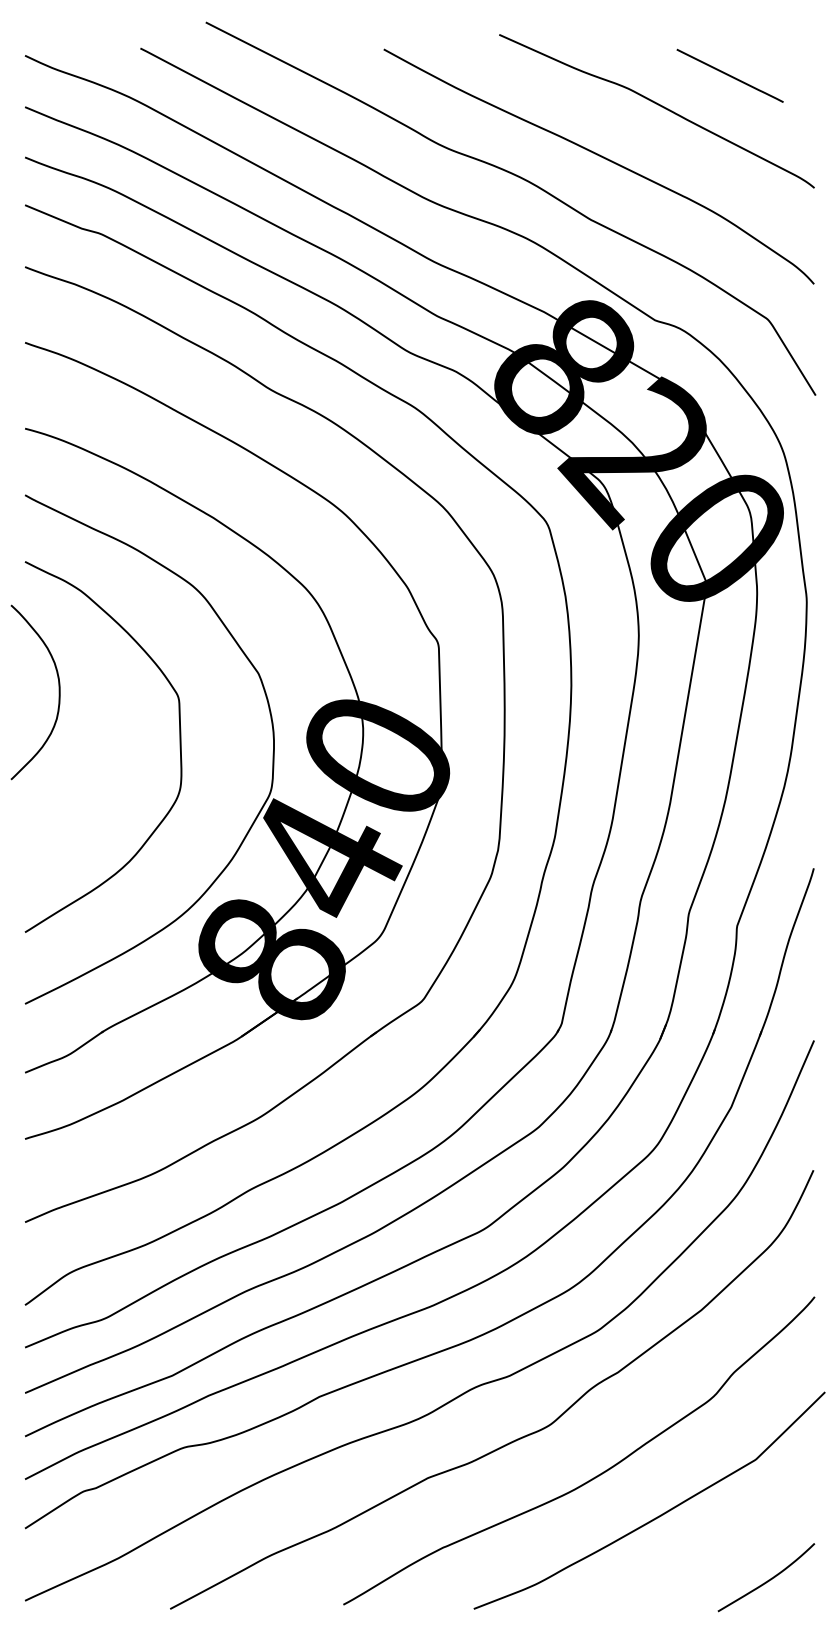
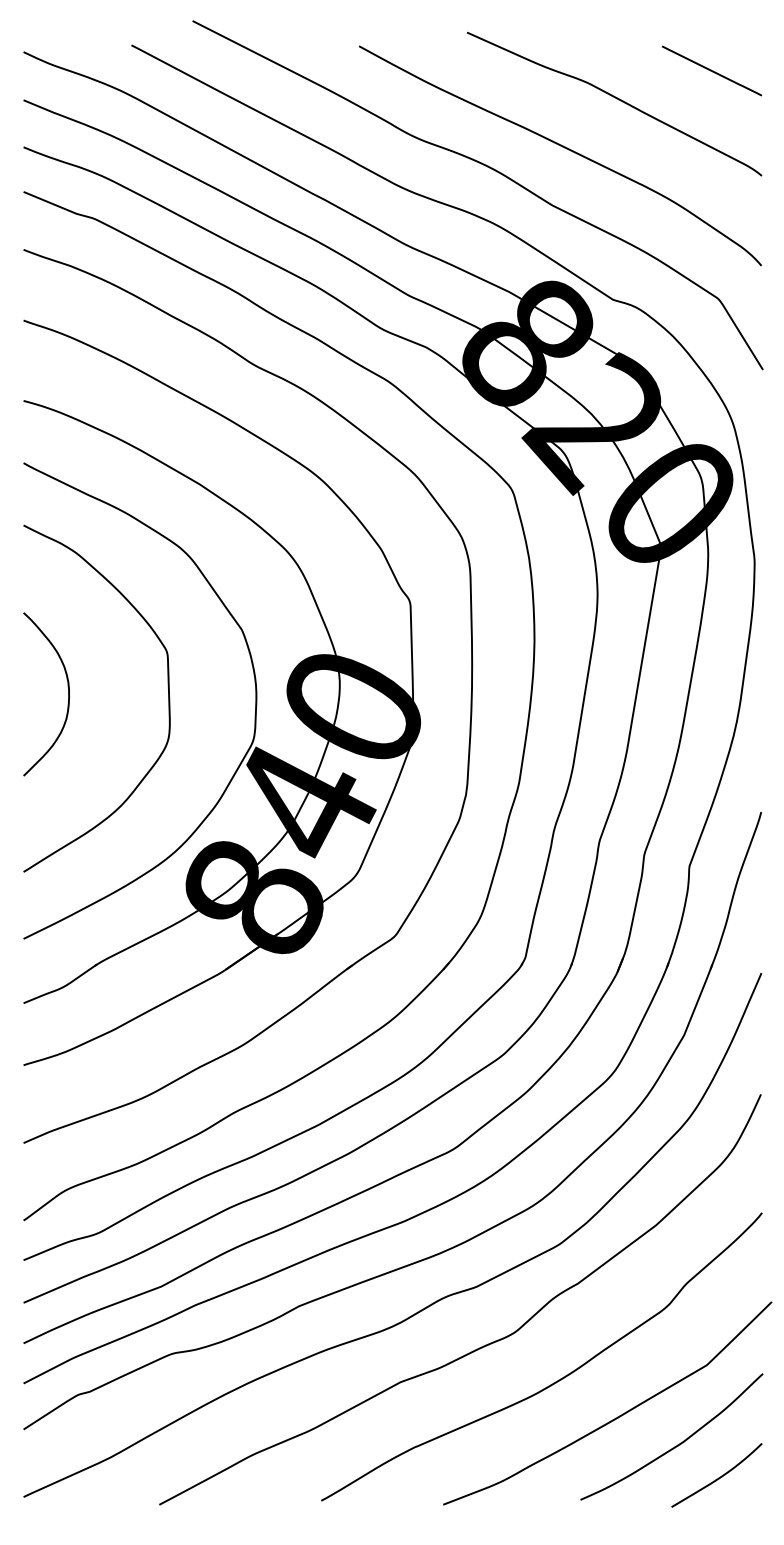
line: (729, 75) -> (711, 70), moved
curve: (58, 692) -> (67, 694), moved
curve: (724, 1544) -> (677, 1444), added

